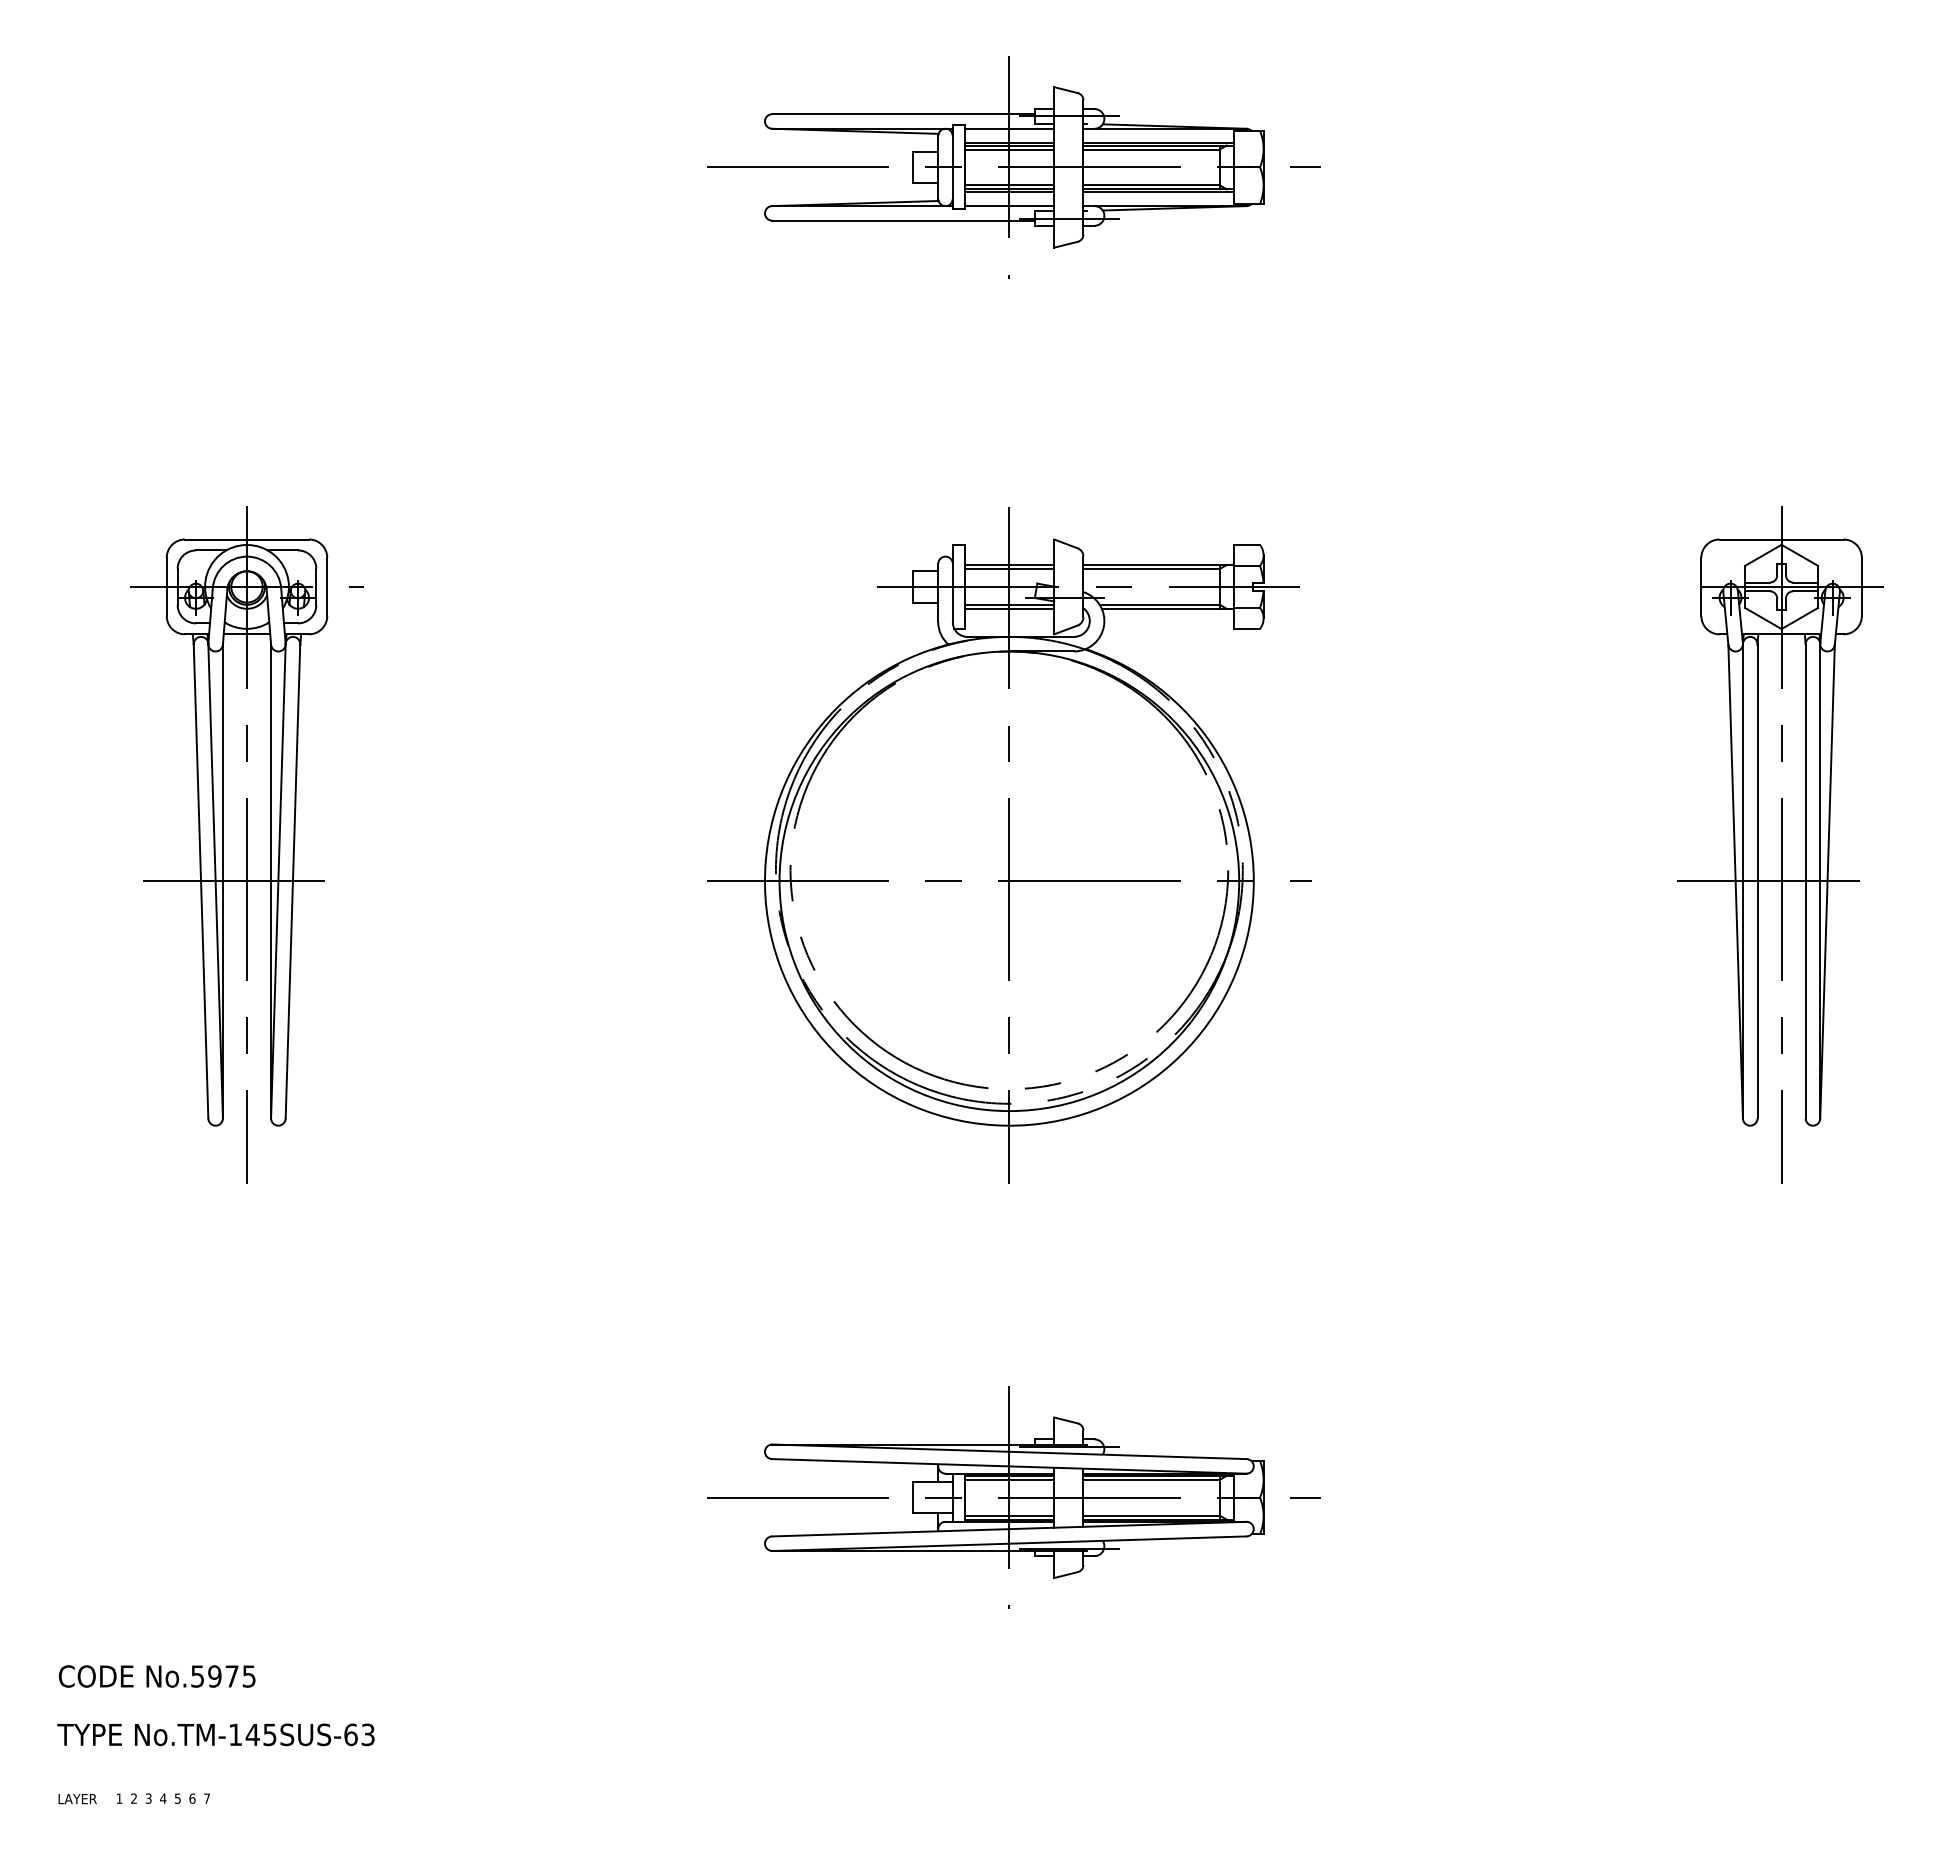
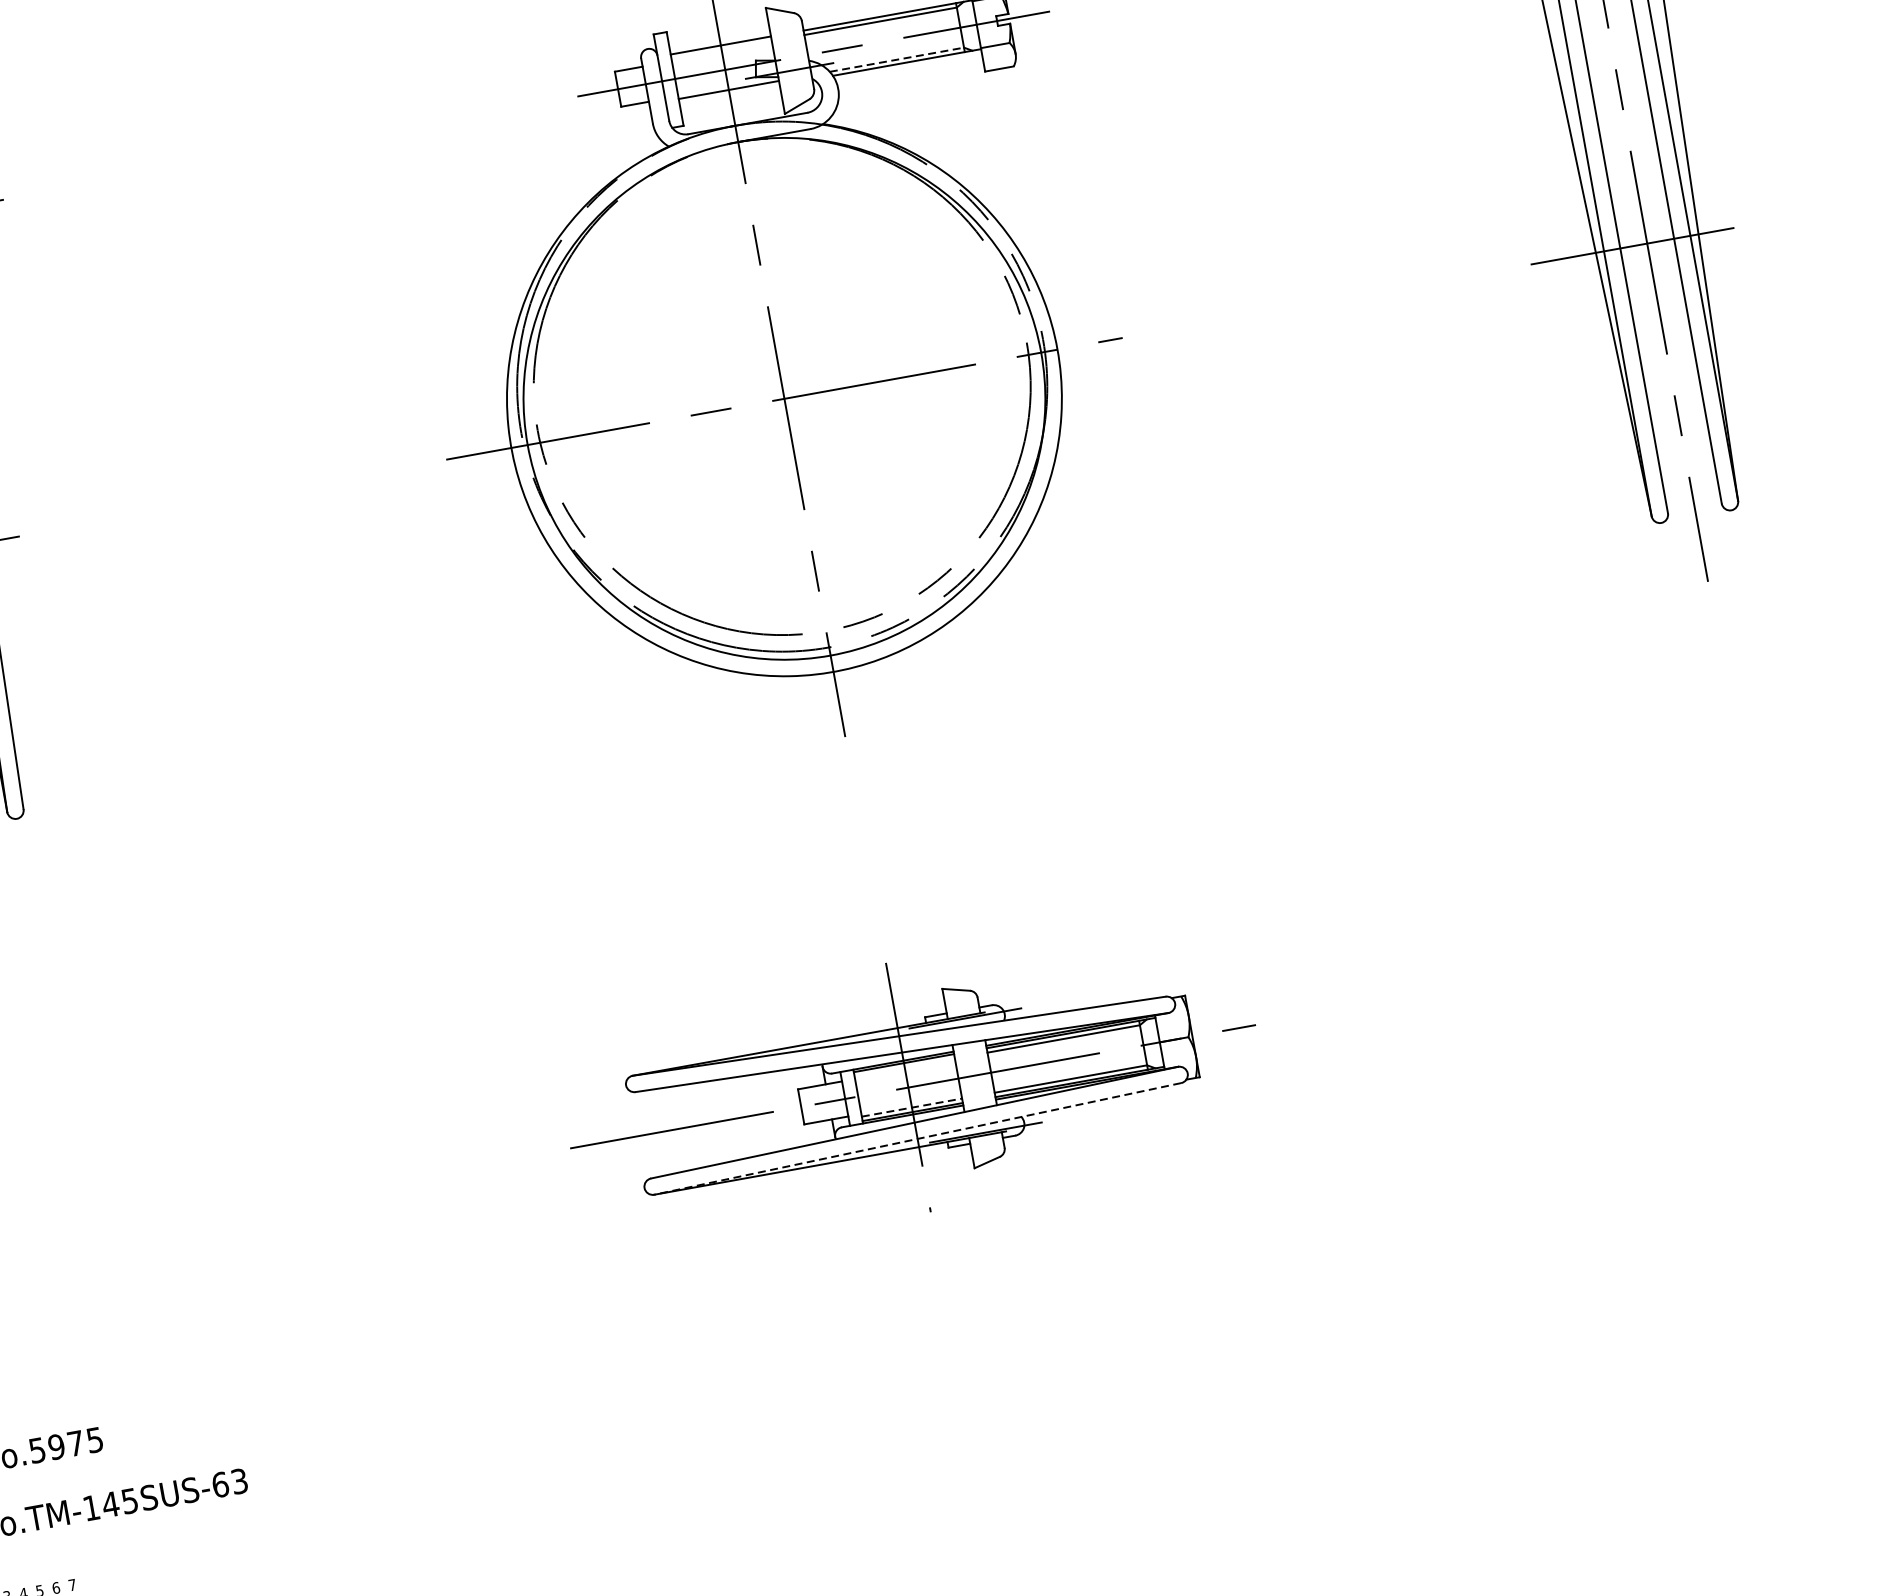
line: (1009, 568) -> (721, 49), removed
line: (1160, 604) -> (897, 59), solid -> dashed
line: (1009, 608) -> (729, 94), removed
line: (1009, 1479) -> (904, 1067), removed
line: (1009, 1515) -> (912, 1107), solid -> dashed
line: (1008, 1543) -> (916, 1138), solid -> dashed

